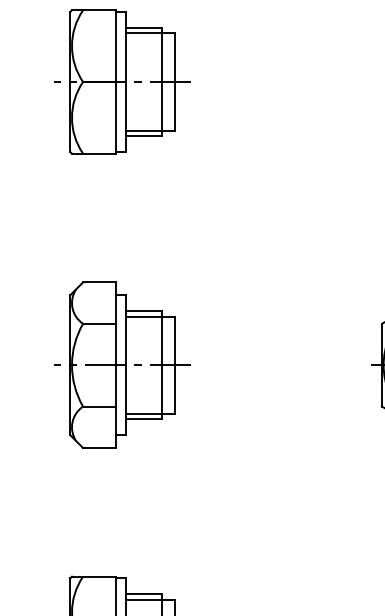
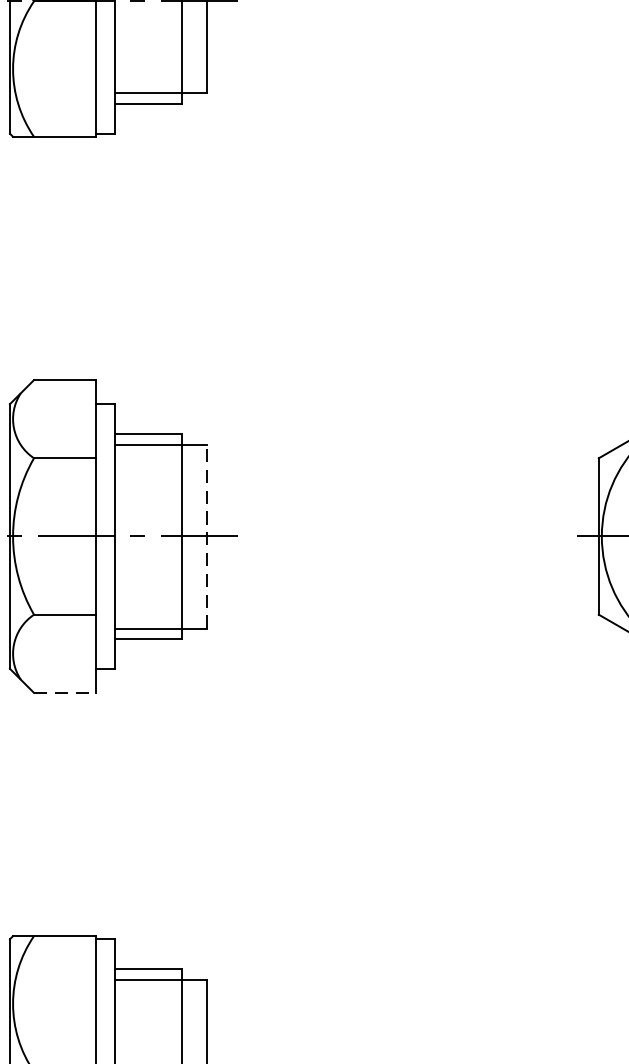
line: (174, 365) -> (206, 537), solid -> dashed
line: (100, 447) -> (66, 691), solid -> dashed

